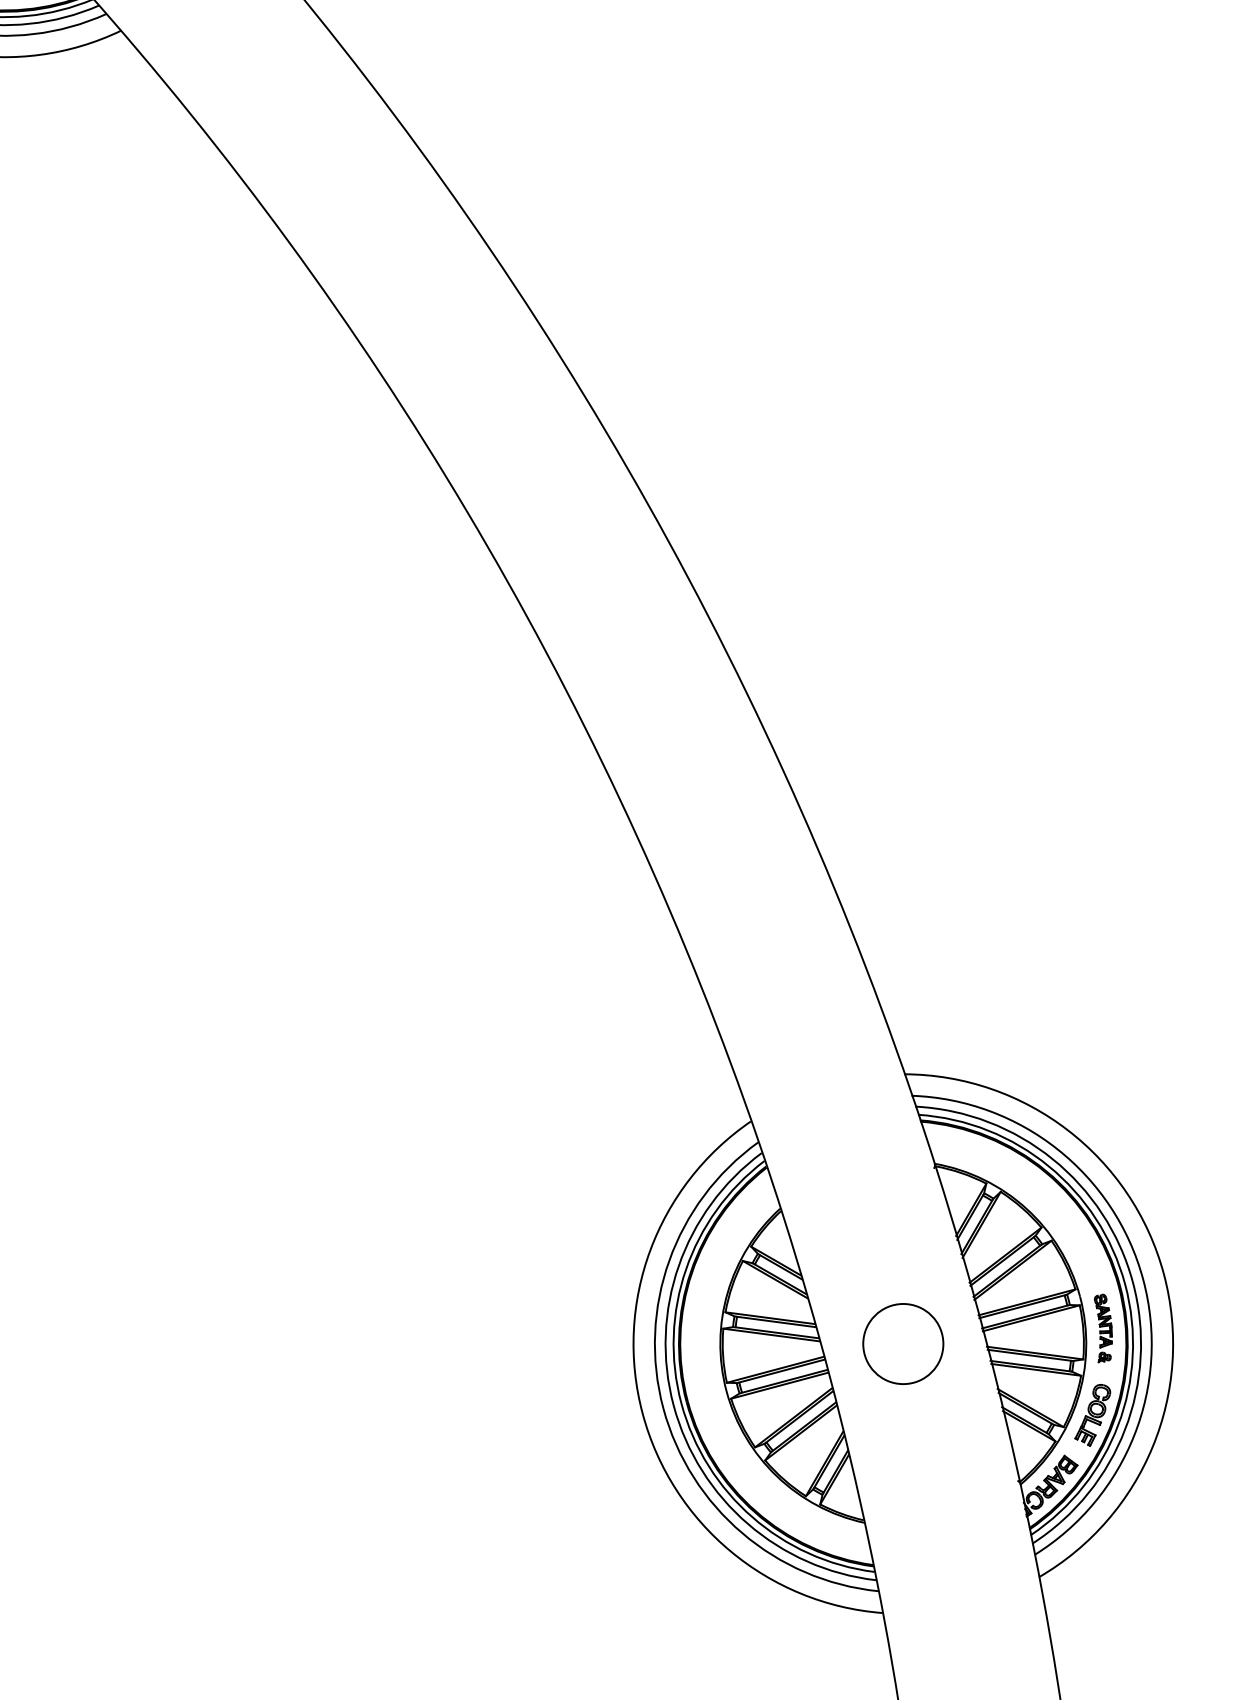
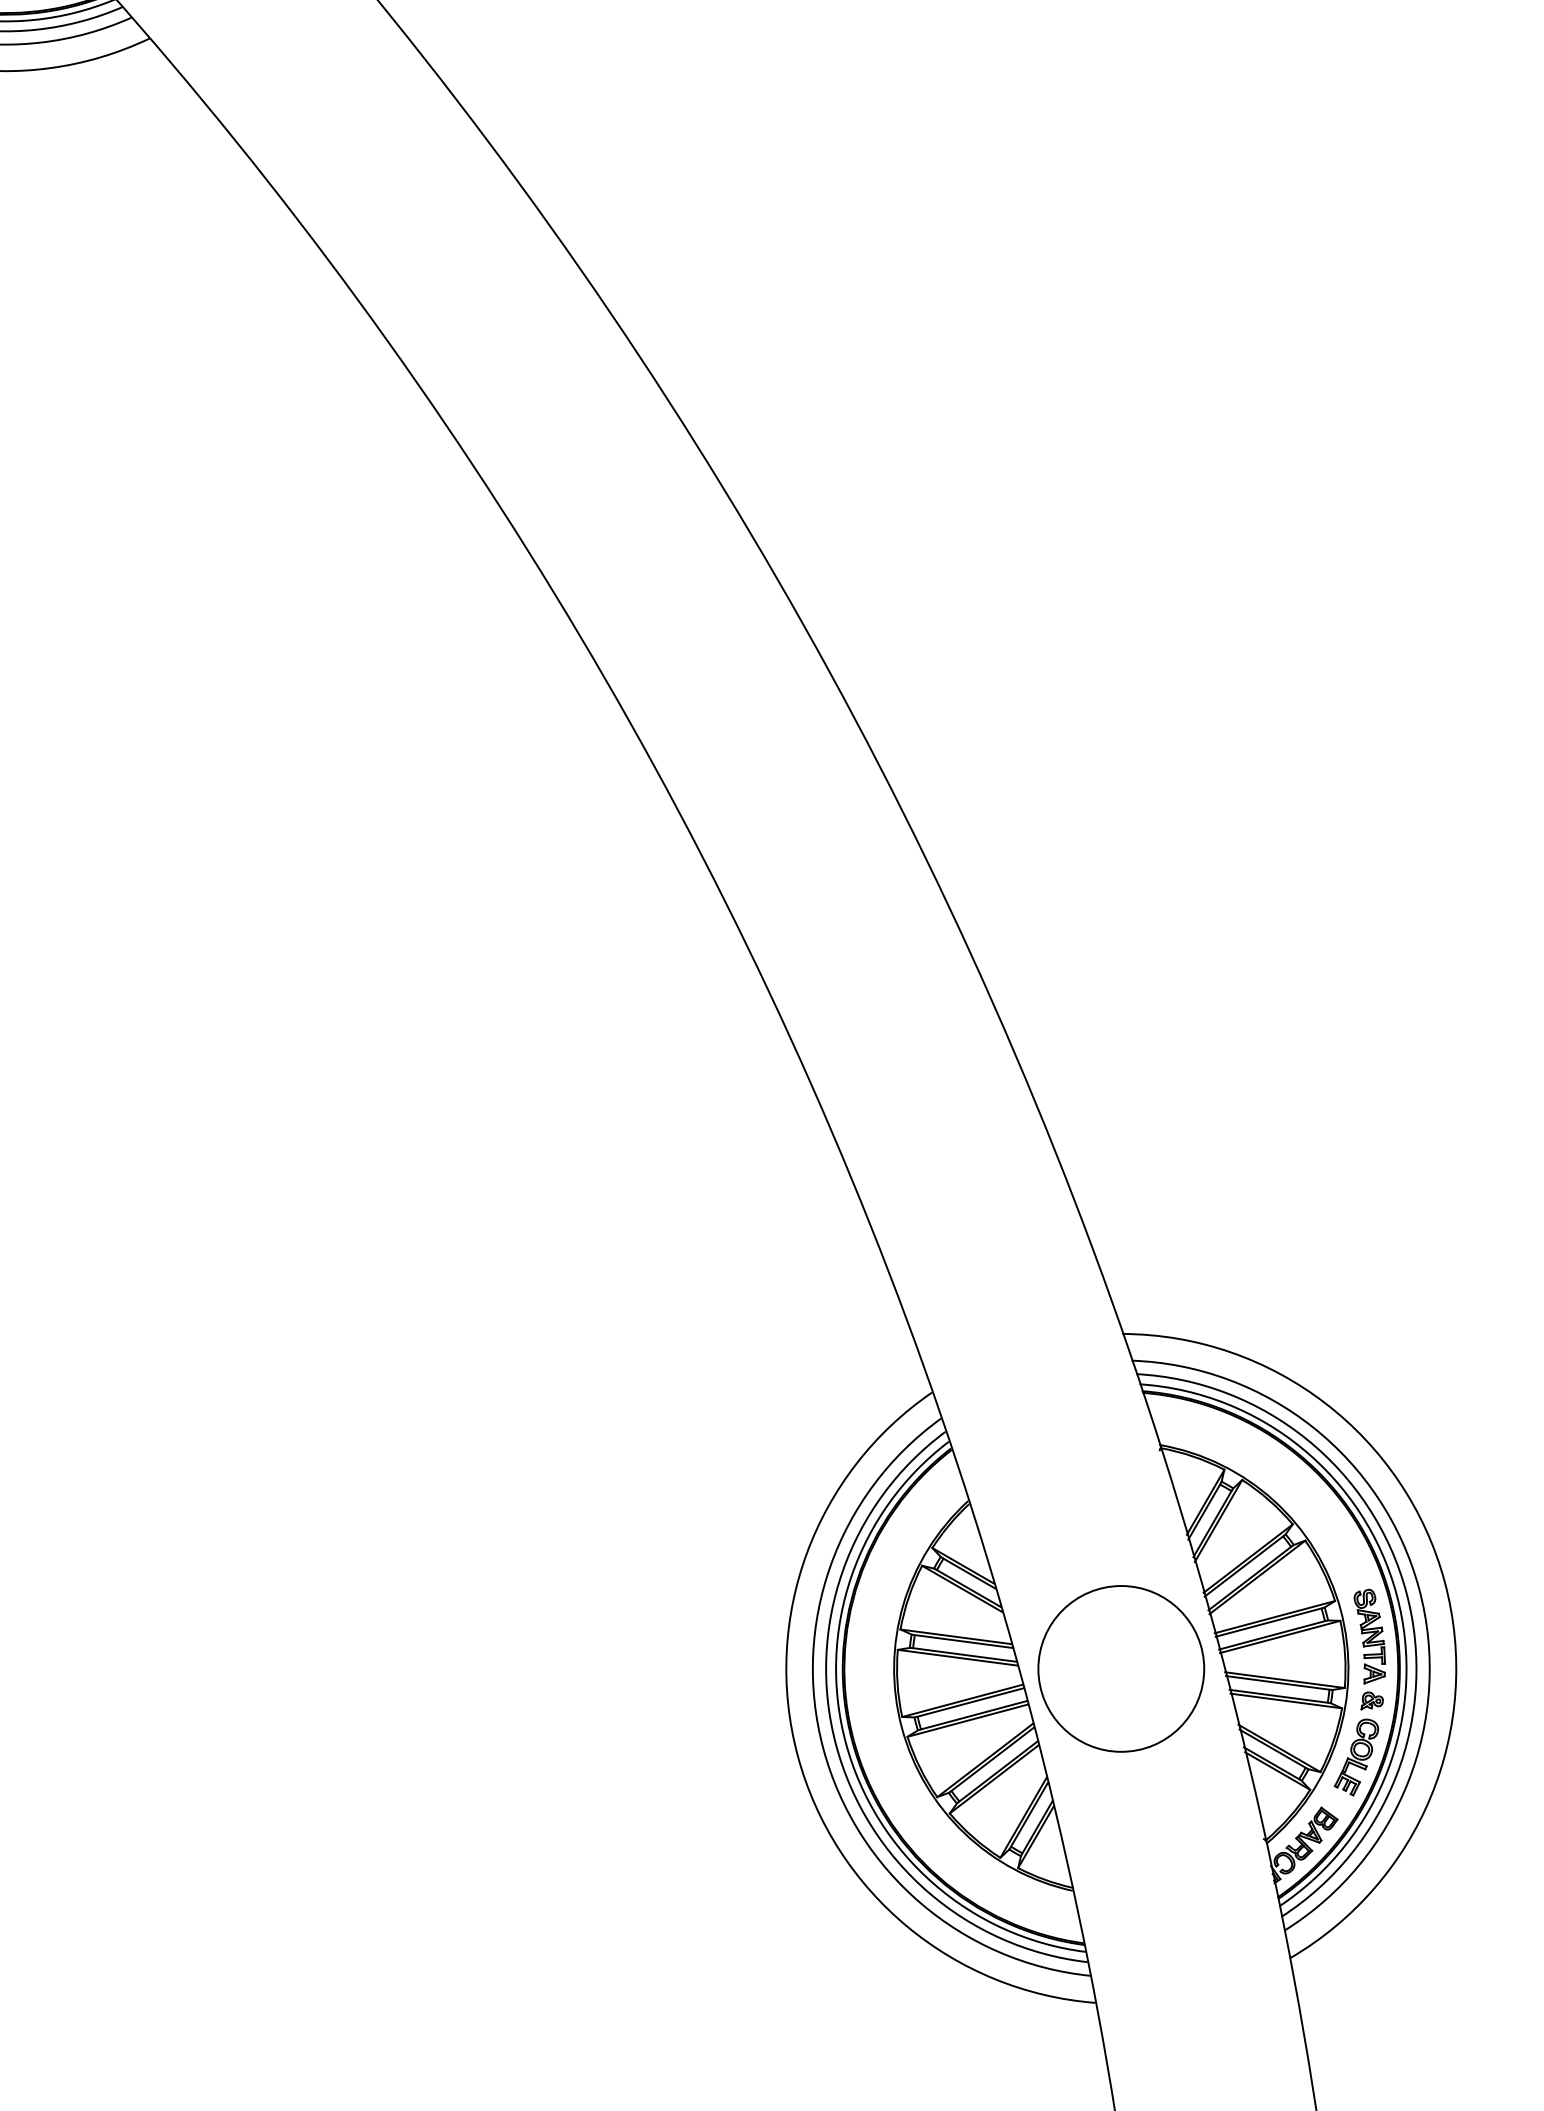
part: (1103, 1328) -> (1369, 1649), size x1.43
circle: (903, 1343) -> (1121, 1668), size x1.67

